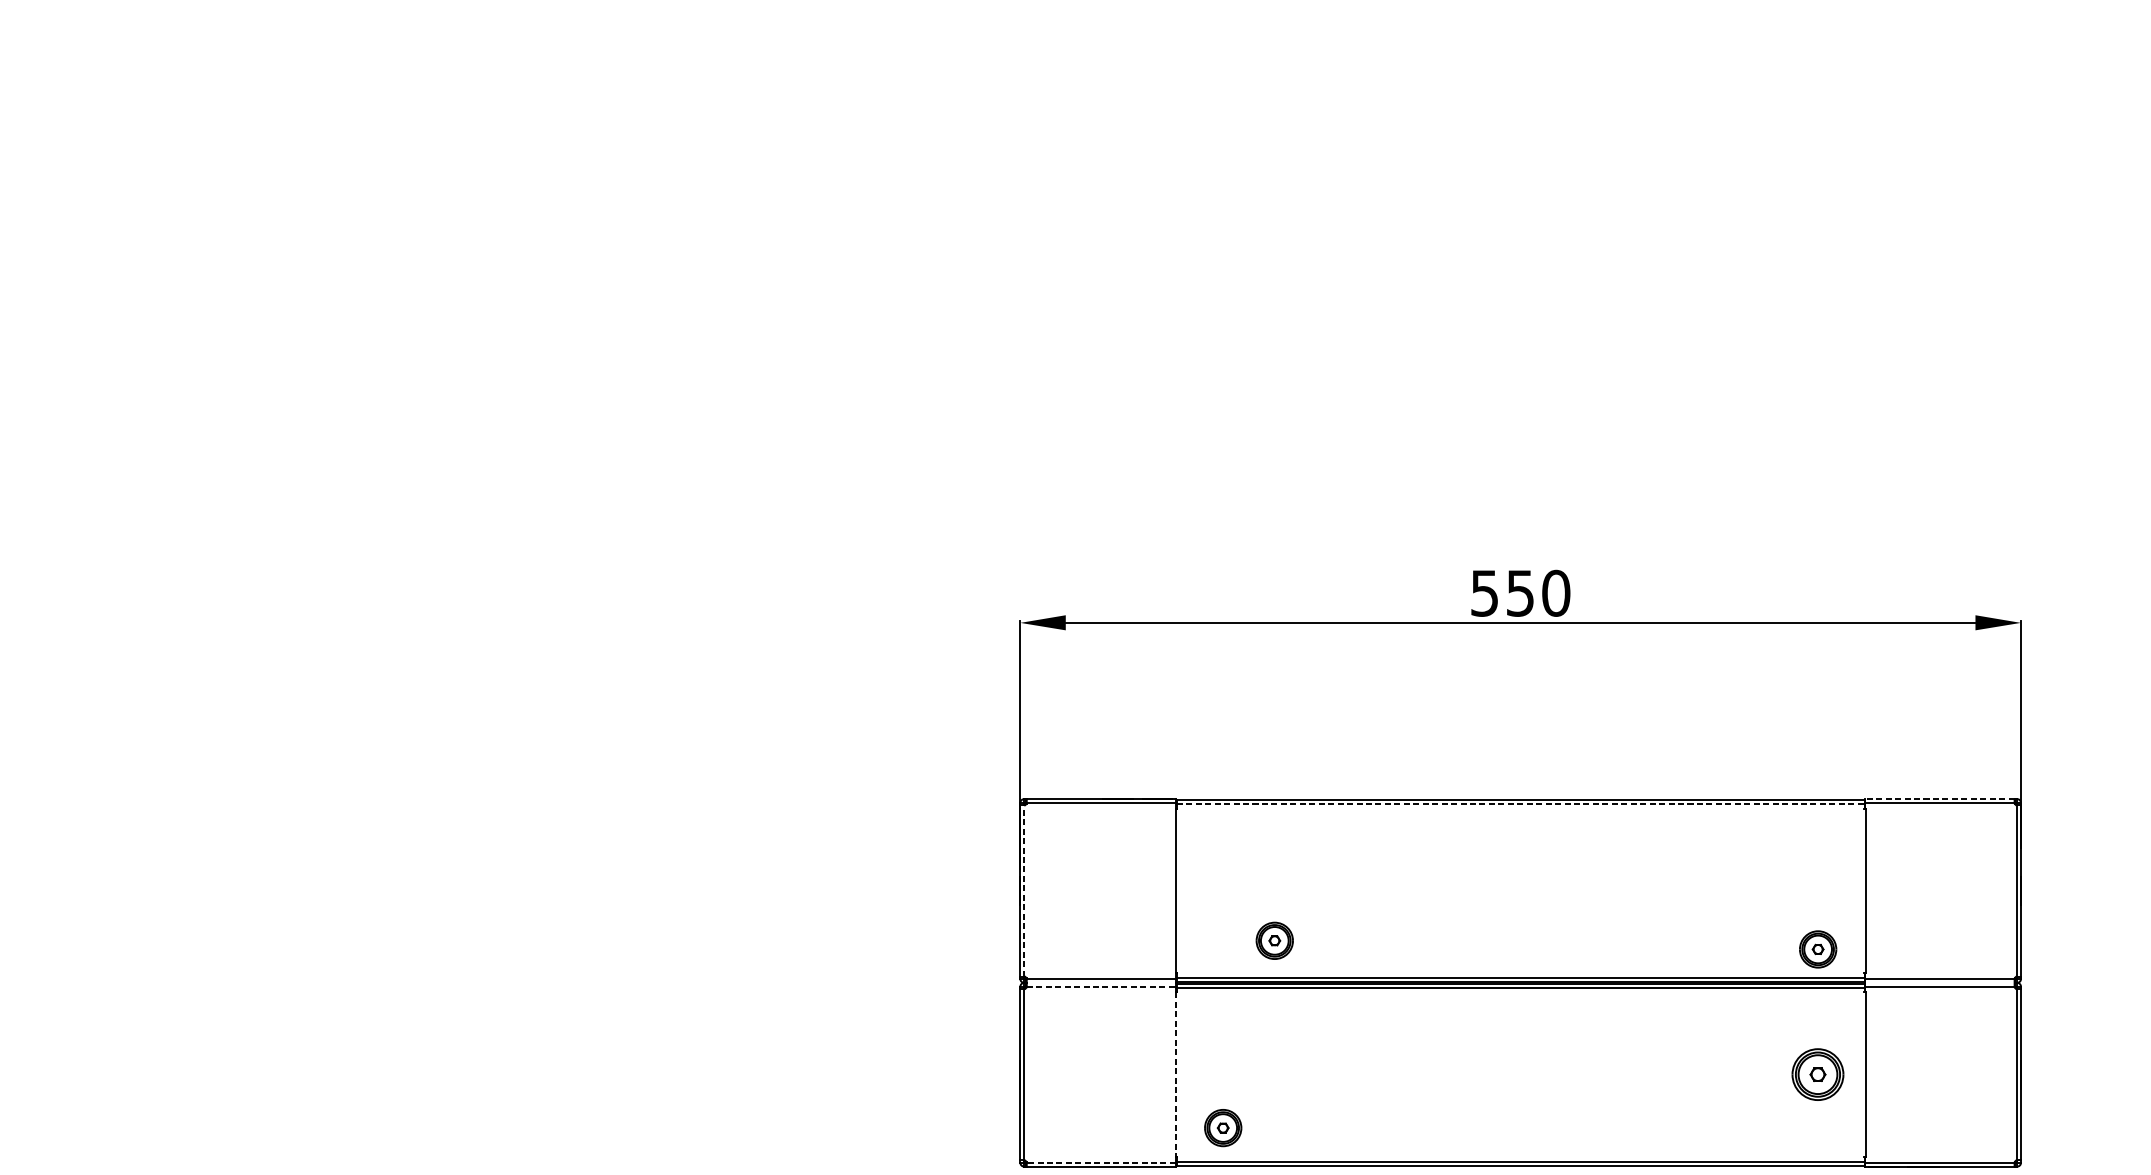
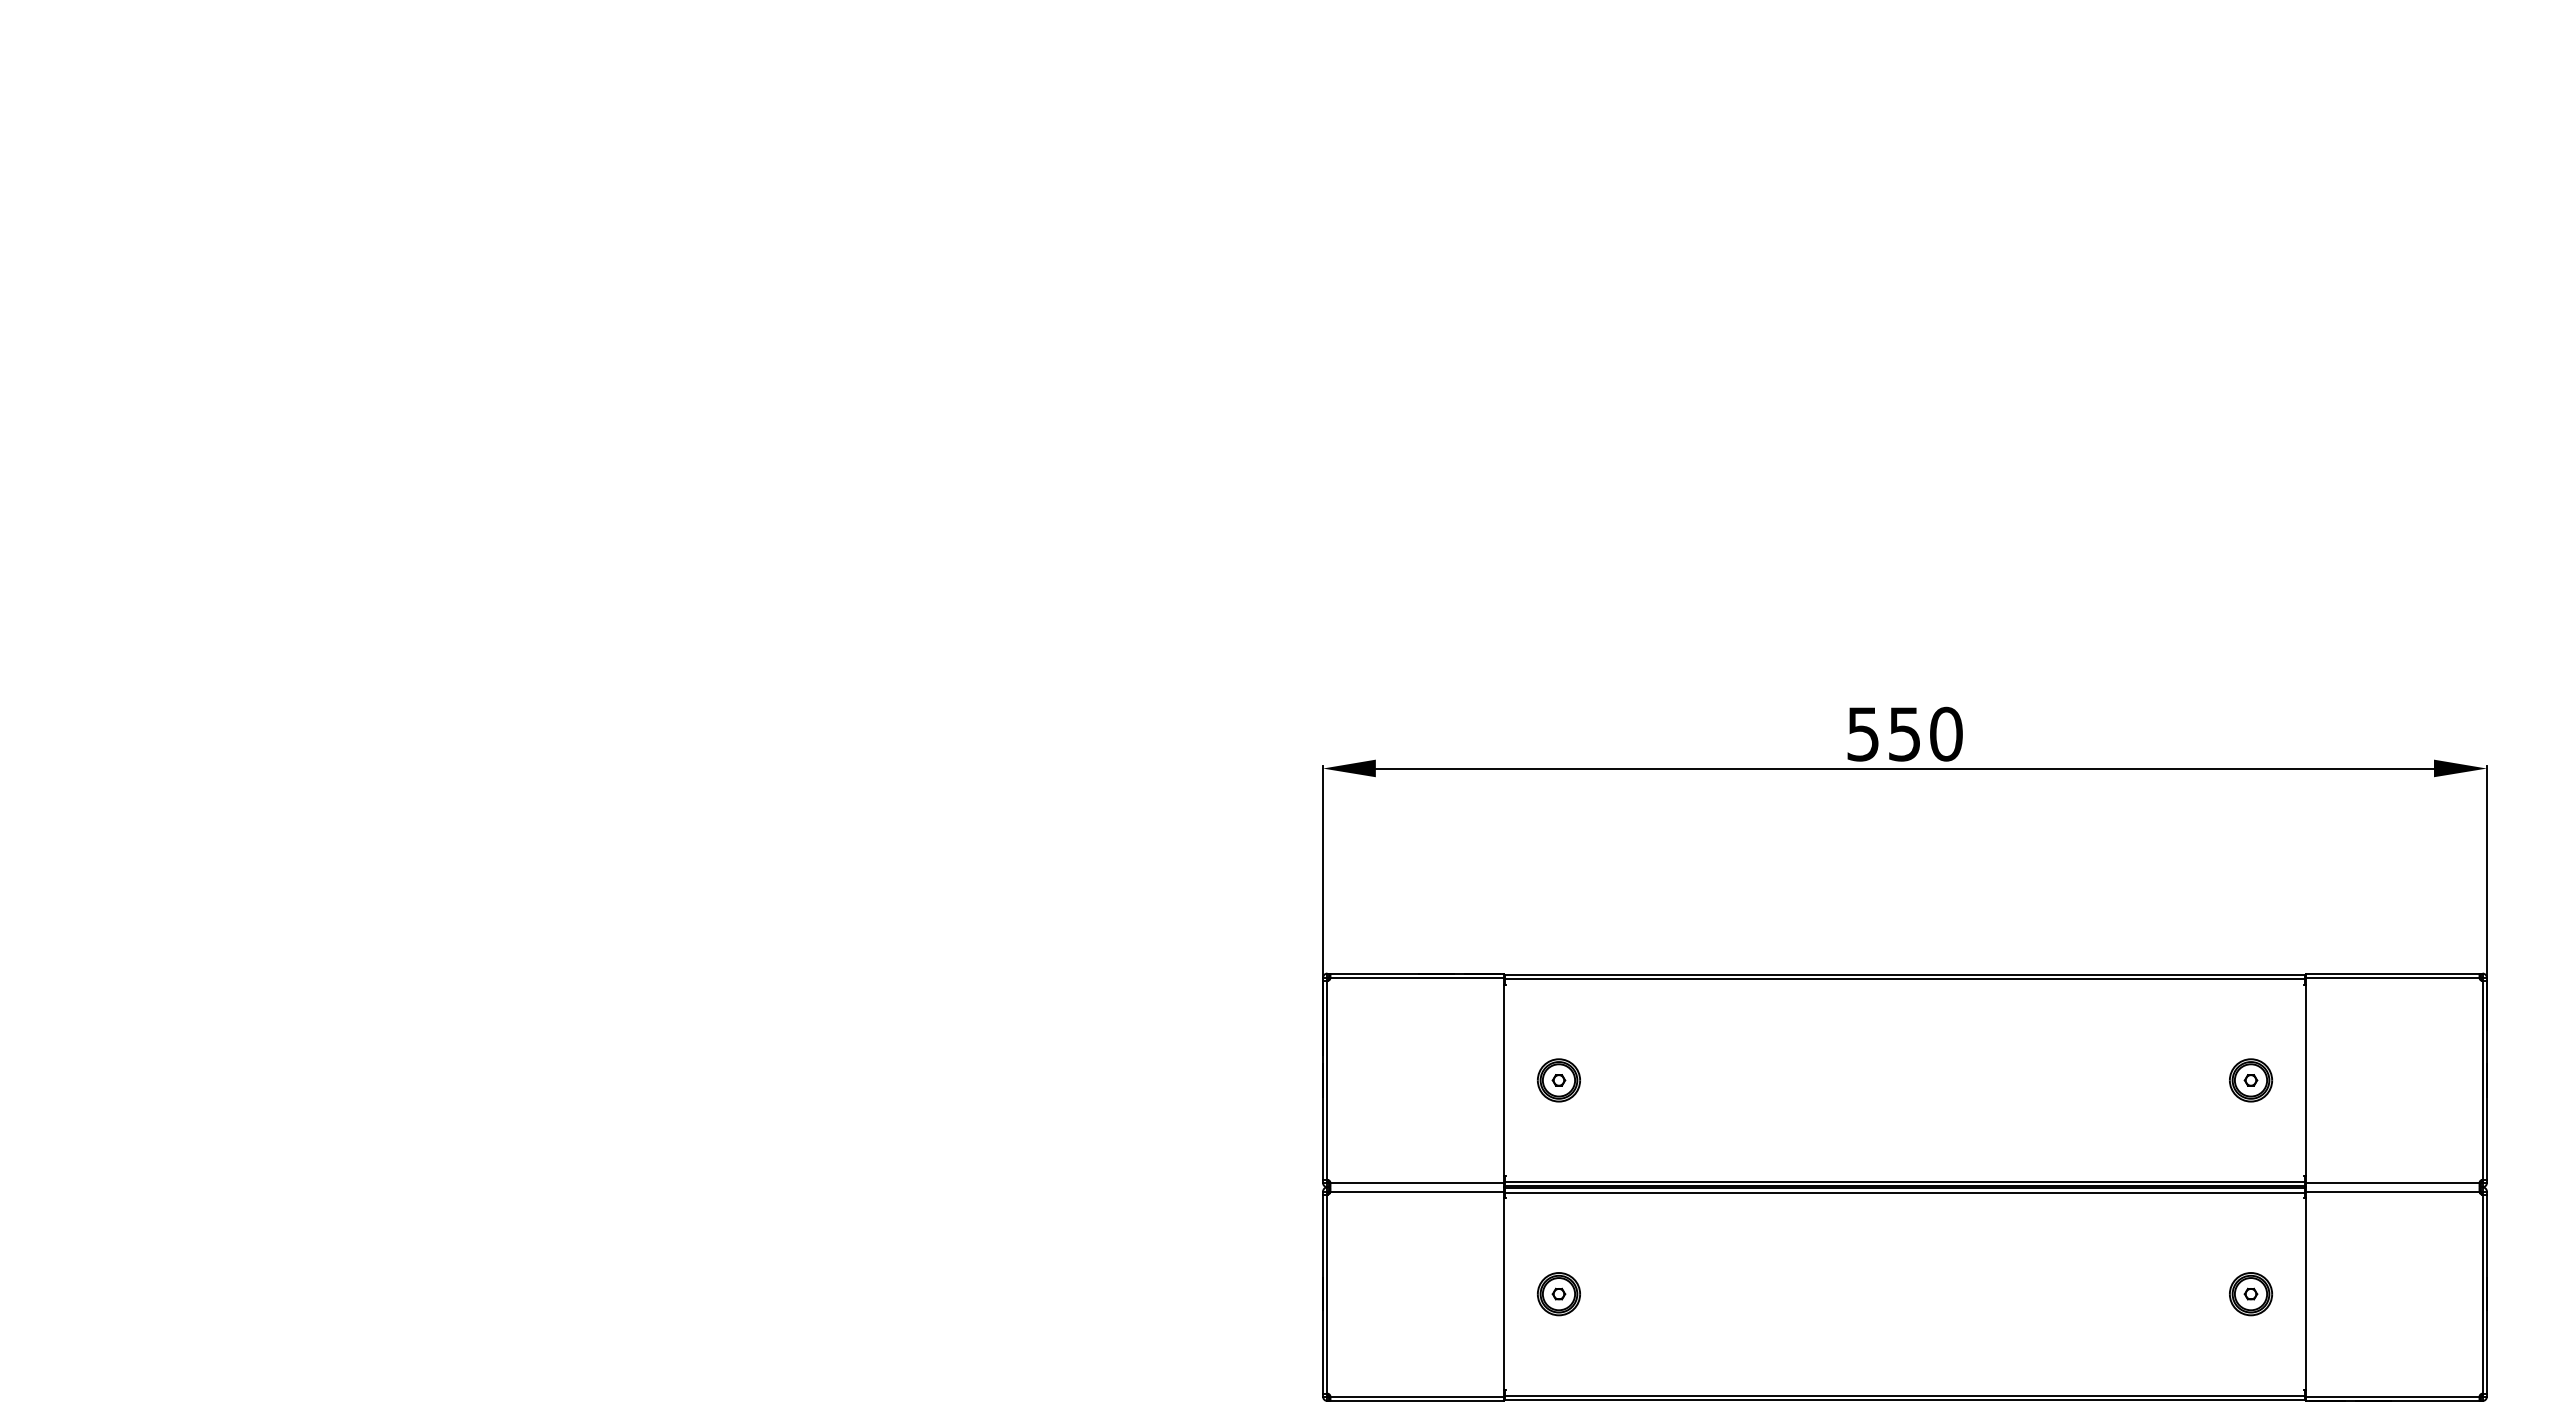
line: (1939, 799) -> (2392, 973), dashed -> solid
line: (1521, 804) -> (1905, 979), dashed -> solid
line: (1024, 890) -> (1327, 1079), dashed -> solid
part: (1274, 940) -> (1558, 1080), moved
part: (1818, 949) -> (2251, 1080), moved
line: (1101, 986) -> (1417, 1191), dashed -> solid
line: (1175, 1075) -> (1503, 1294), dashed -> solid
part: (1818, 1075) -> (2251, 1294), size x0.71
part: (1222, 1128) -> (1558, 1294), moved
line: (1101, 1162) -> (1417, 1396), dashed -> solid

